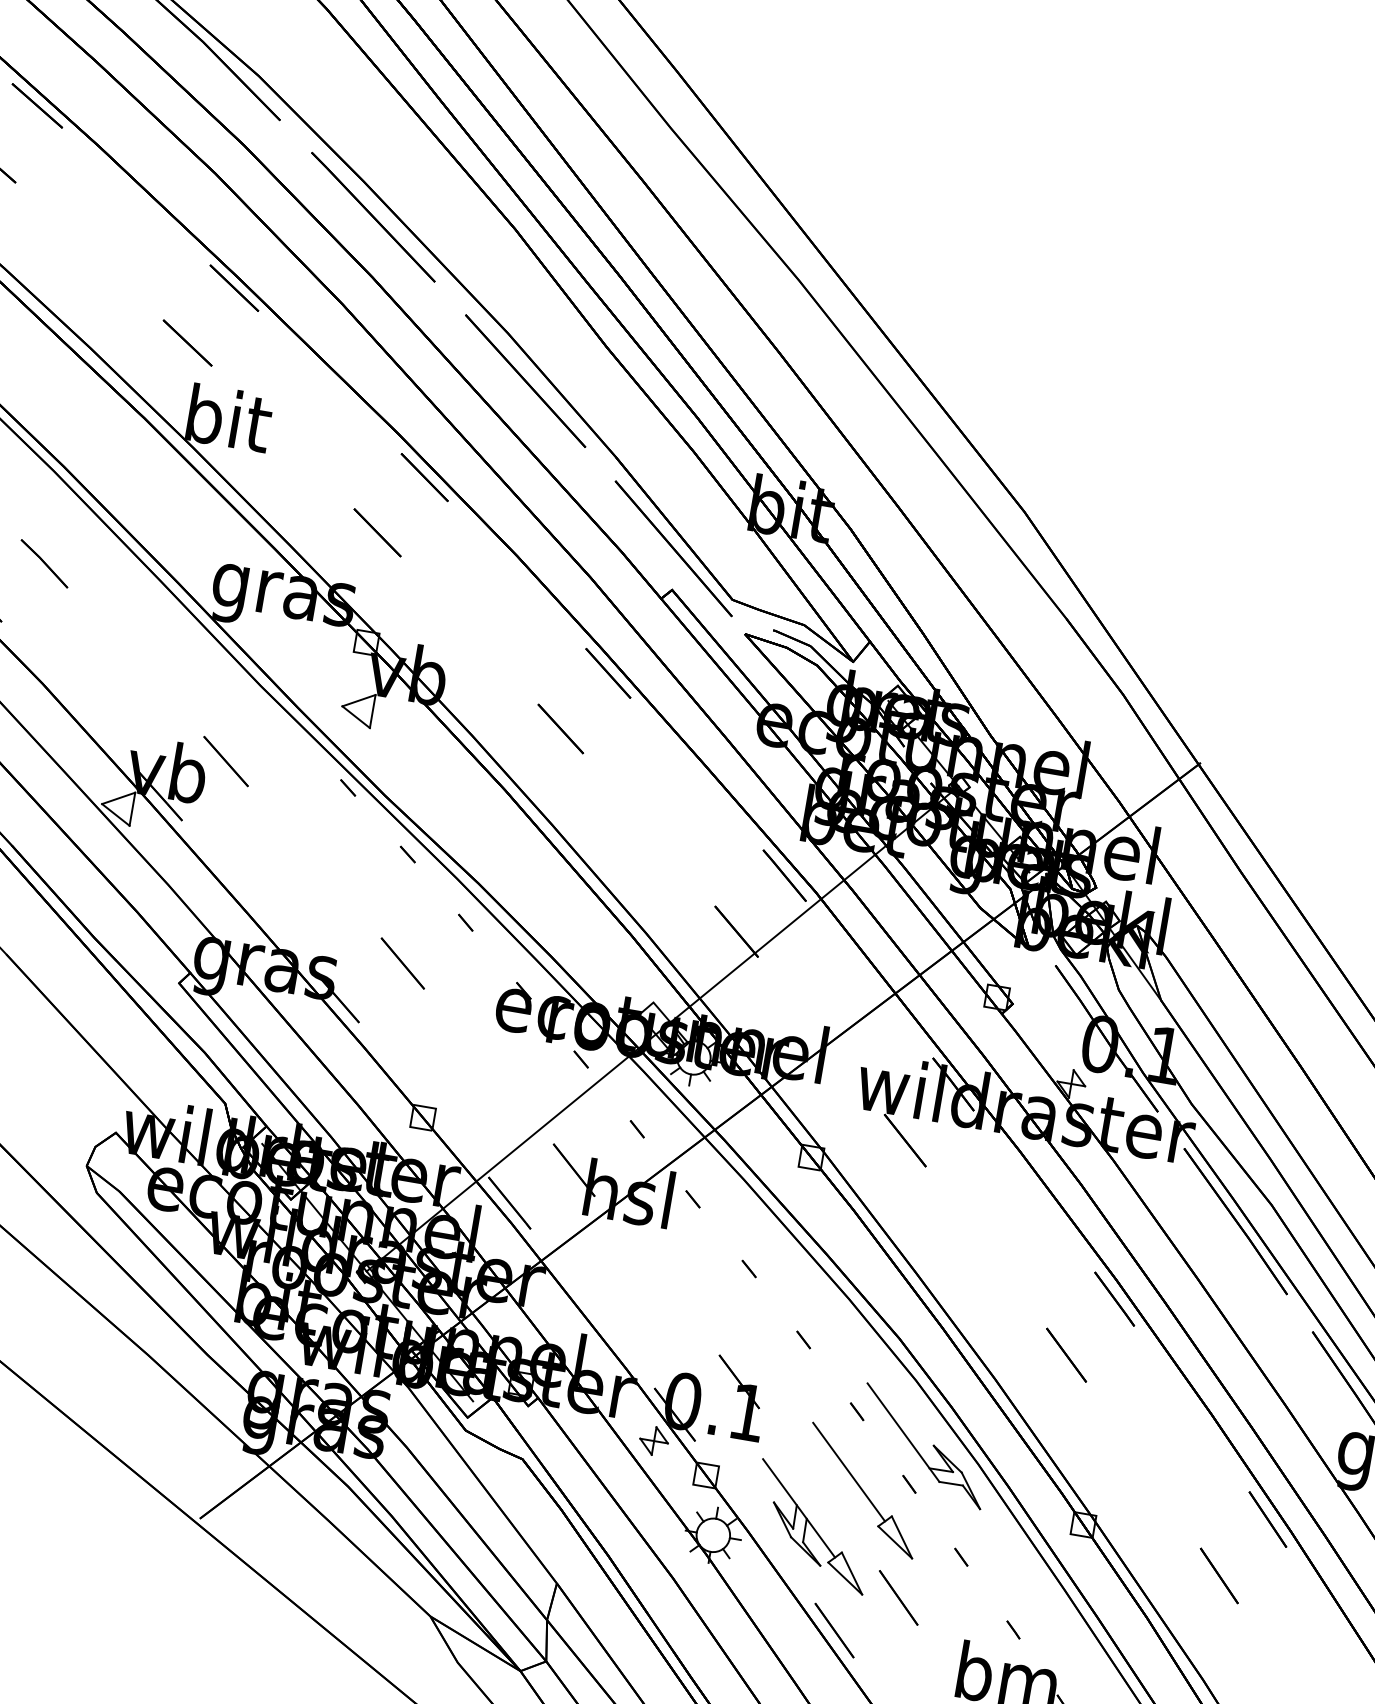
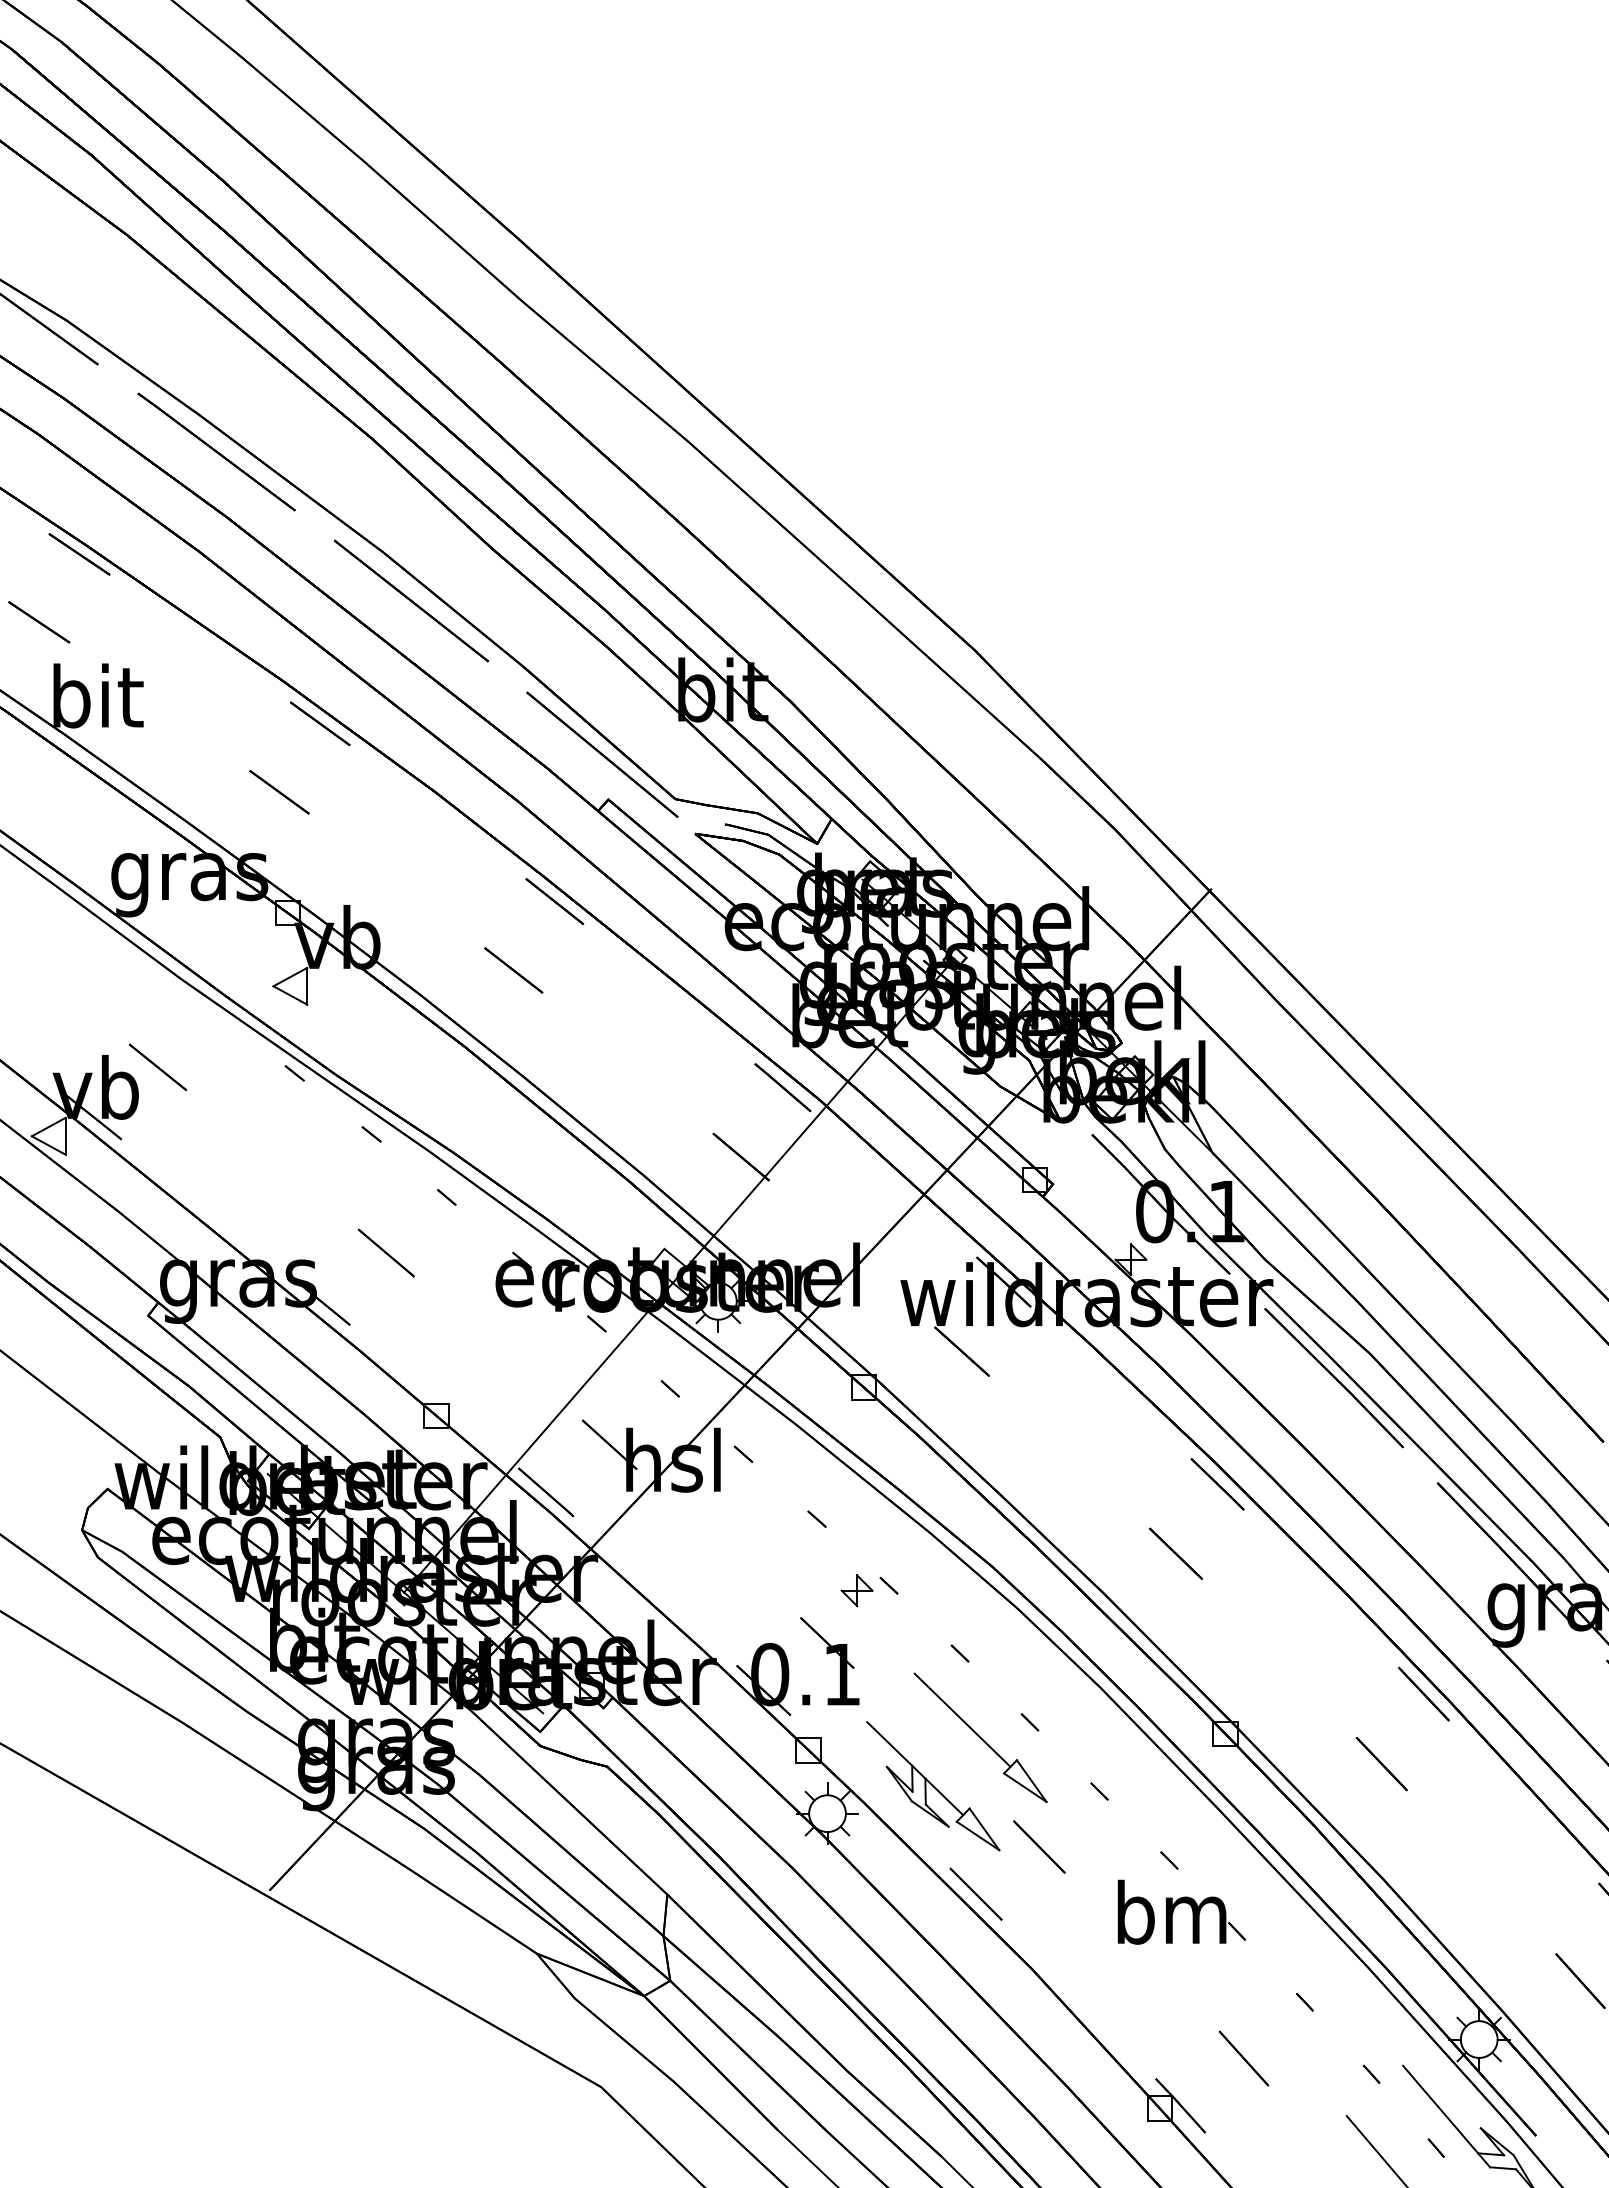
part: (653, 1440) -> (856, 1590), moved
part: (917, 1450) -> (1032, 1684), removed

